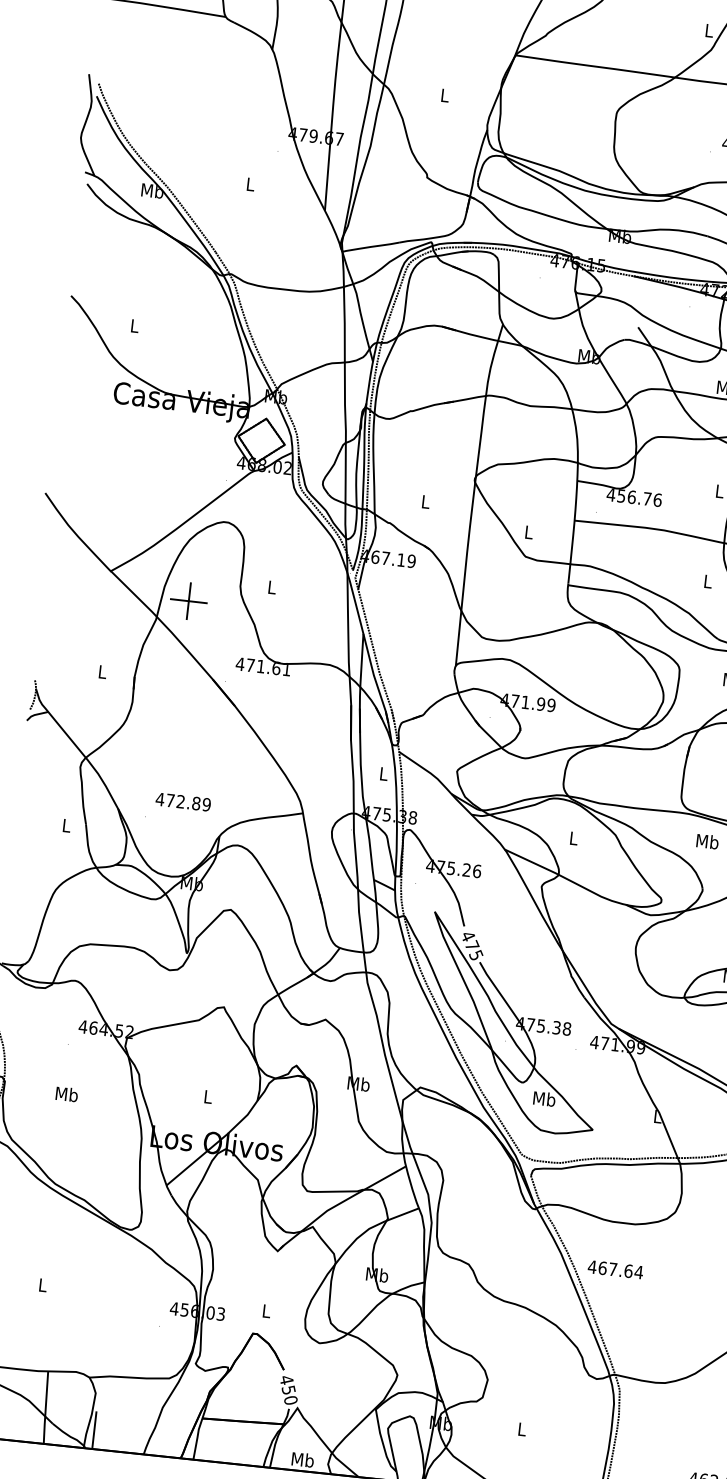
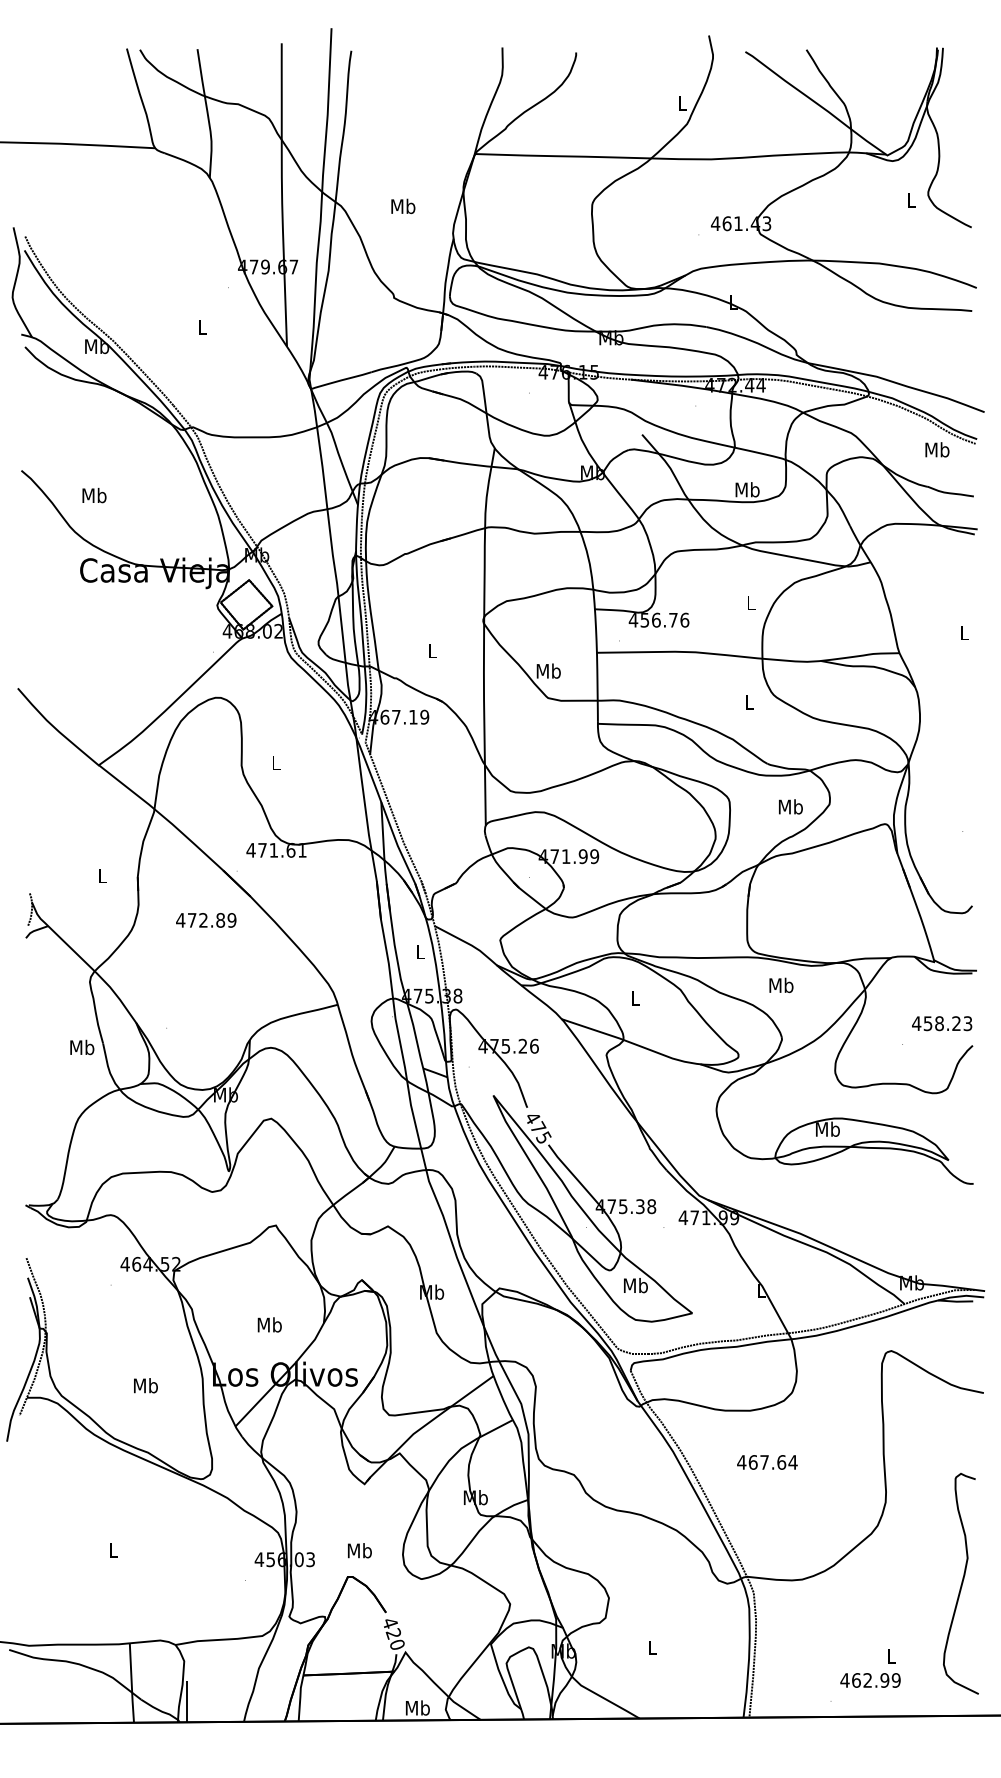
text: (445, 95) -> (403, 206), L -> Mb
text: (134, 325) -> (94, 495), L -> Mb
text: (528, 531) -> (548, 670), L -> Mb
part: (189, 600) -> (187, 787), removed
text: (183, 802) -> (206, 920), moved
text: (66, 825) -> (82, 1047), L -> Mb
text: (66, 1094) -> (145, 1385), moved
text: (207, 1096) -> (269, 1324), L -> Mb
text: (615, 1269) -> (767, 1462), moved
text: (266, 1310) -> (359, 1550), L -> Mb
text: (288, 1389) -> (393, 1633), 450 -> 420

